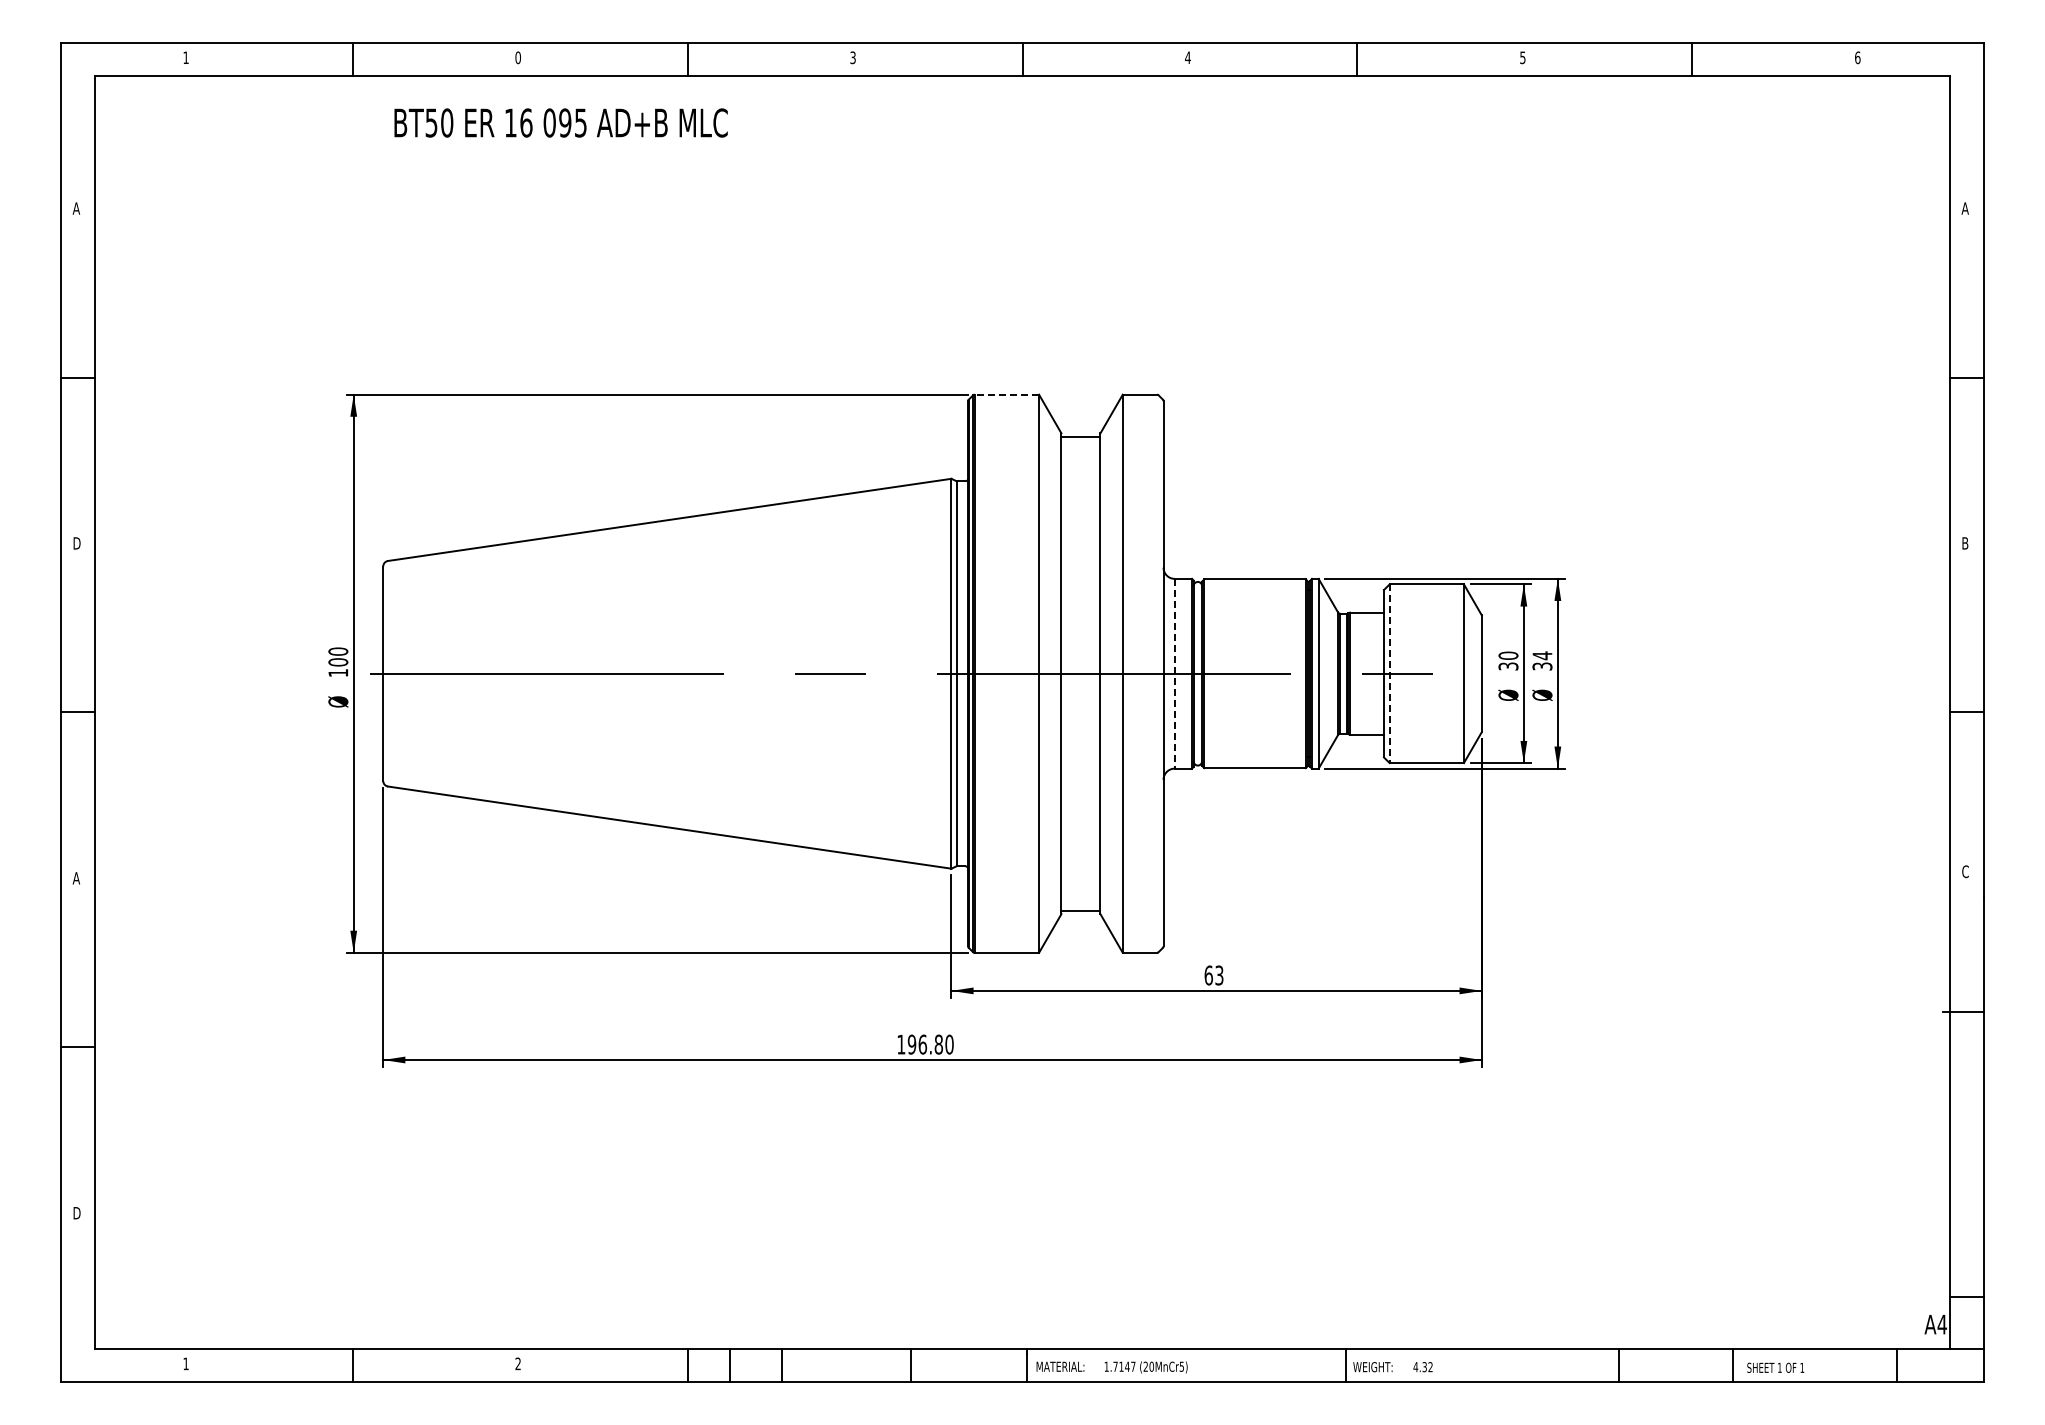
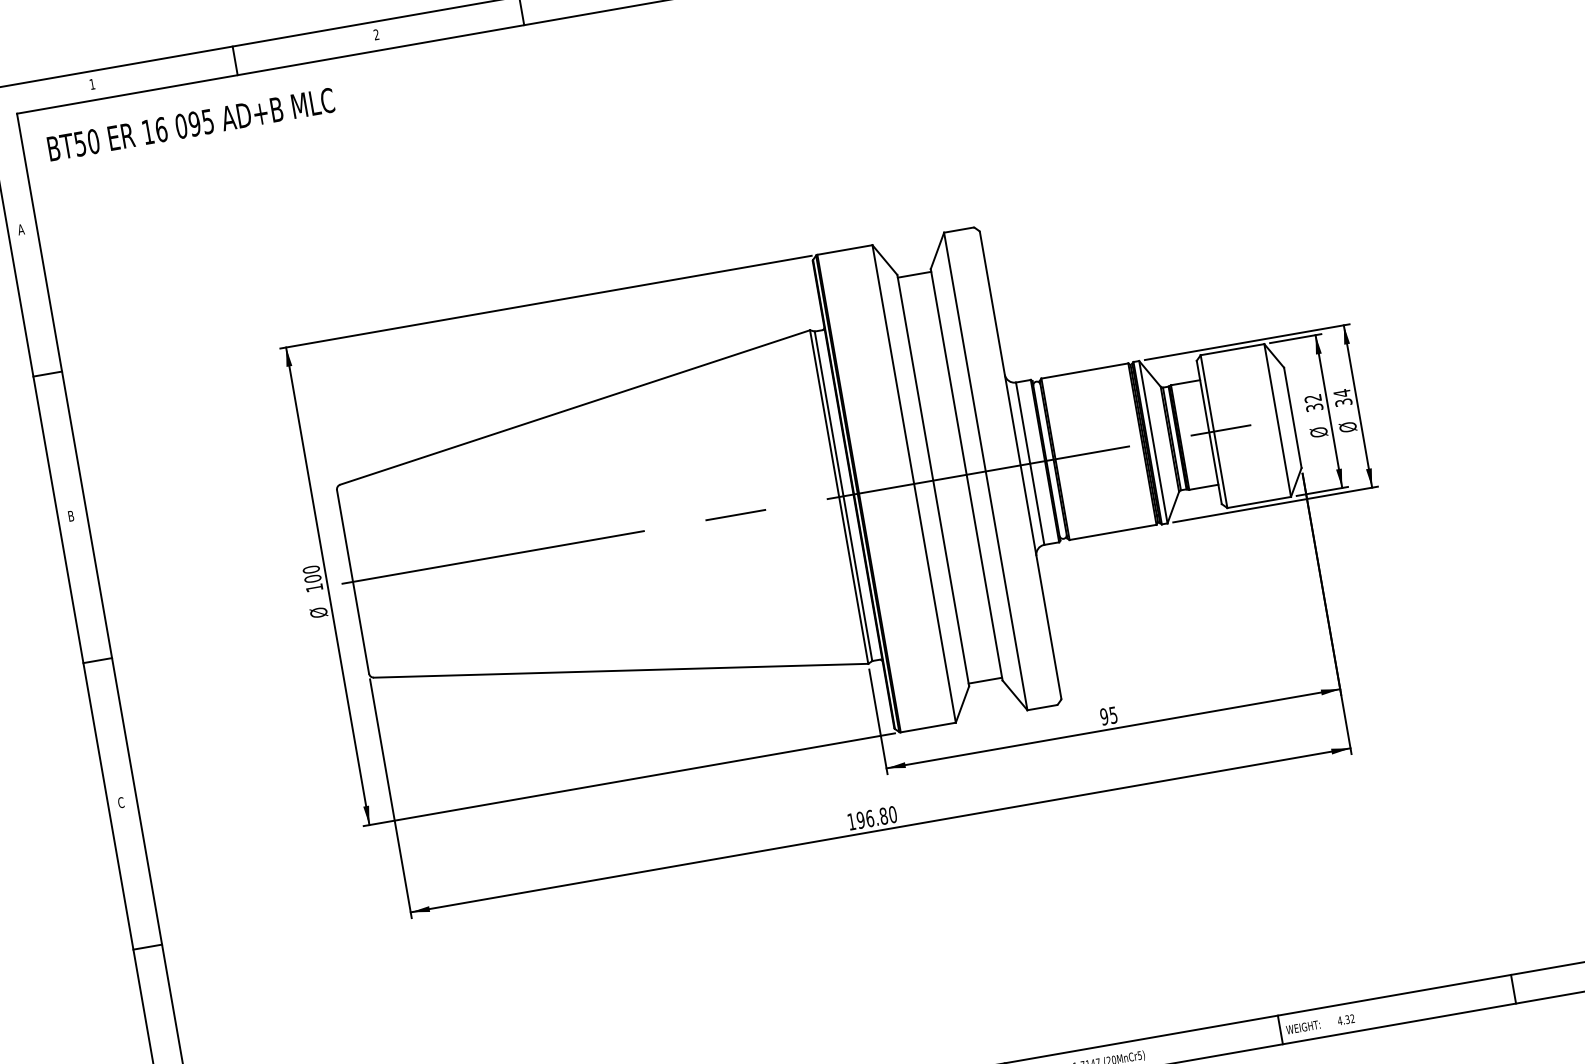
text: (517, 57) -> (375, 34), 0 -> 2
text: (560, 122) -> (190, 124), moved
line: (1006, 394) -> (844, 249), dashed -> solid
text: (77, 543) -> (72, 516), D -> B
text: (1508, 655) -> (1313, 398), 30 -> 32
line: (1174, 673) -> (1029, 463), dashed -> solid
line: (1389, 674) -> (1214, 432), dashed -> solid
text: (76, 878) -> (121, 802), A -> C
text: (1213, 975) -> (1108, 716), 63 -> 95

